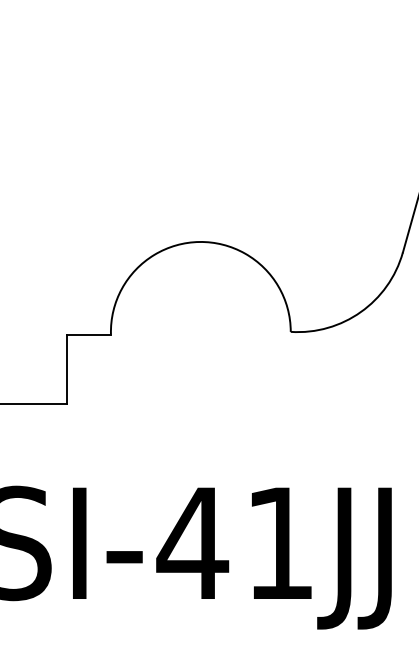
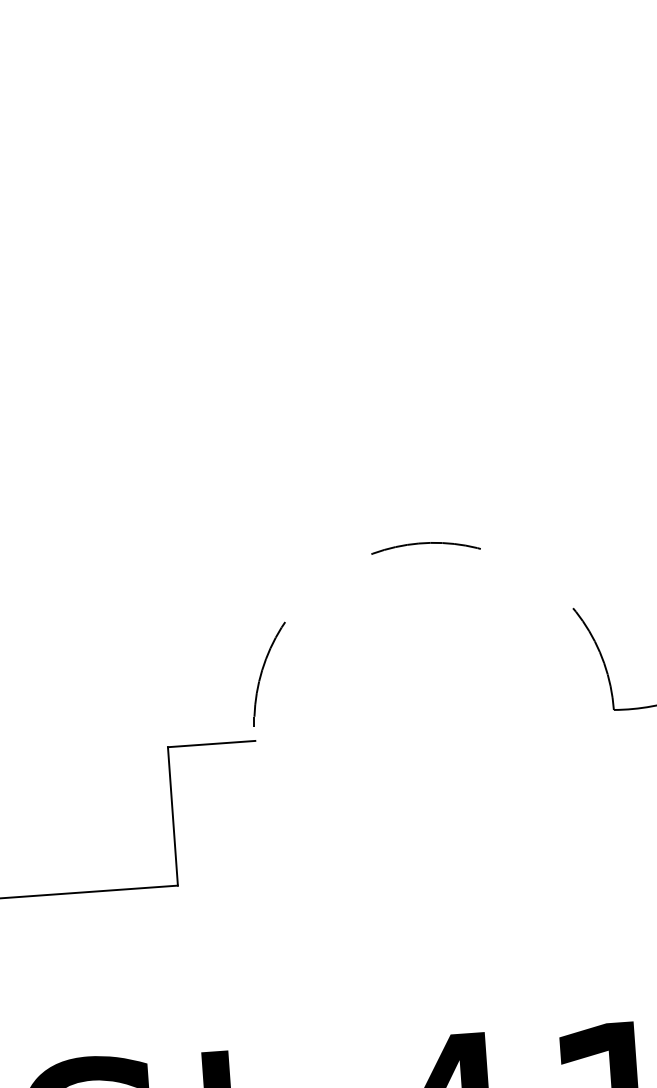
arc: (199, 241) -> (418, 542), solid -> dashed

